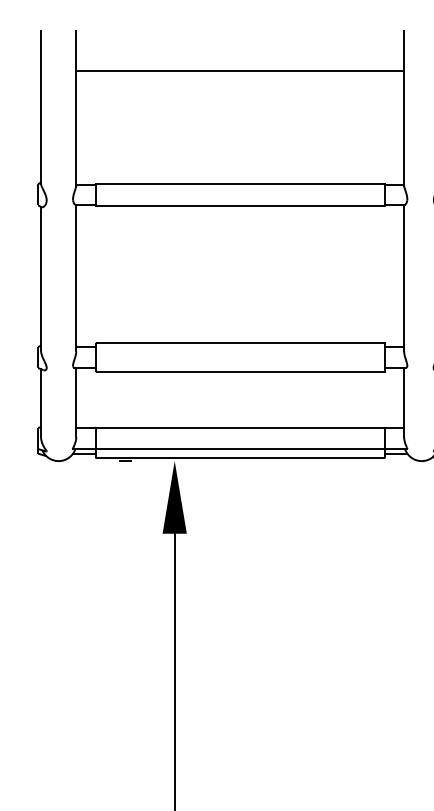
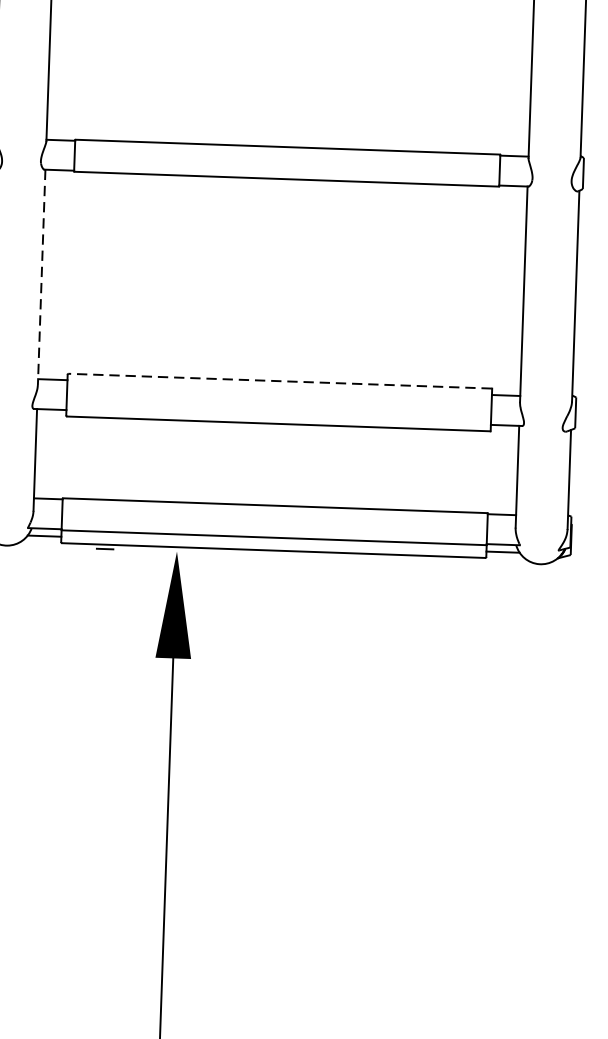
line: (76, 278) -> (41, 277), solid -> dashed
line: (240, 342) -> (279, 380), solid -> dashed

